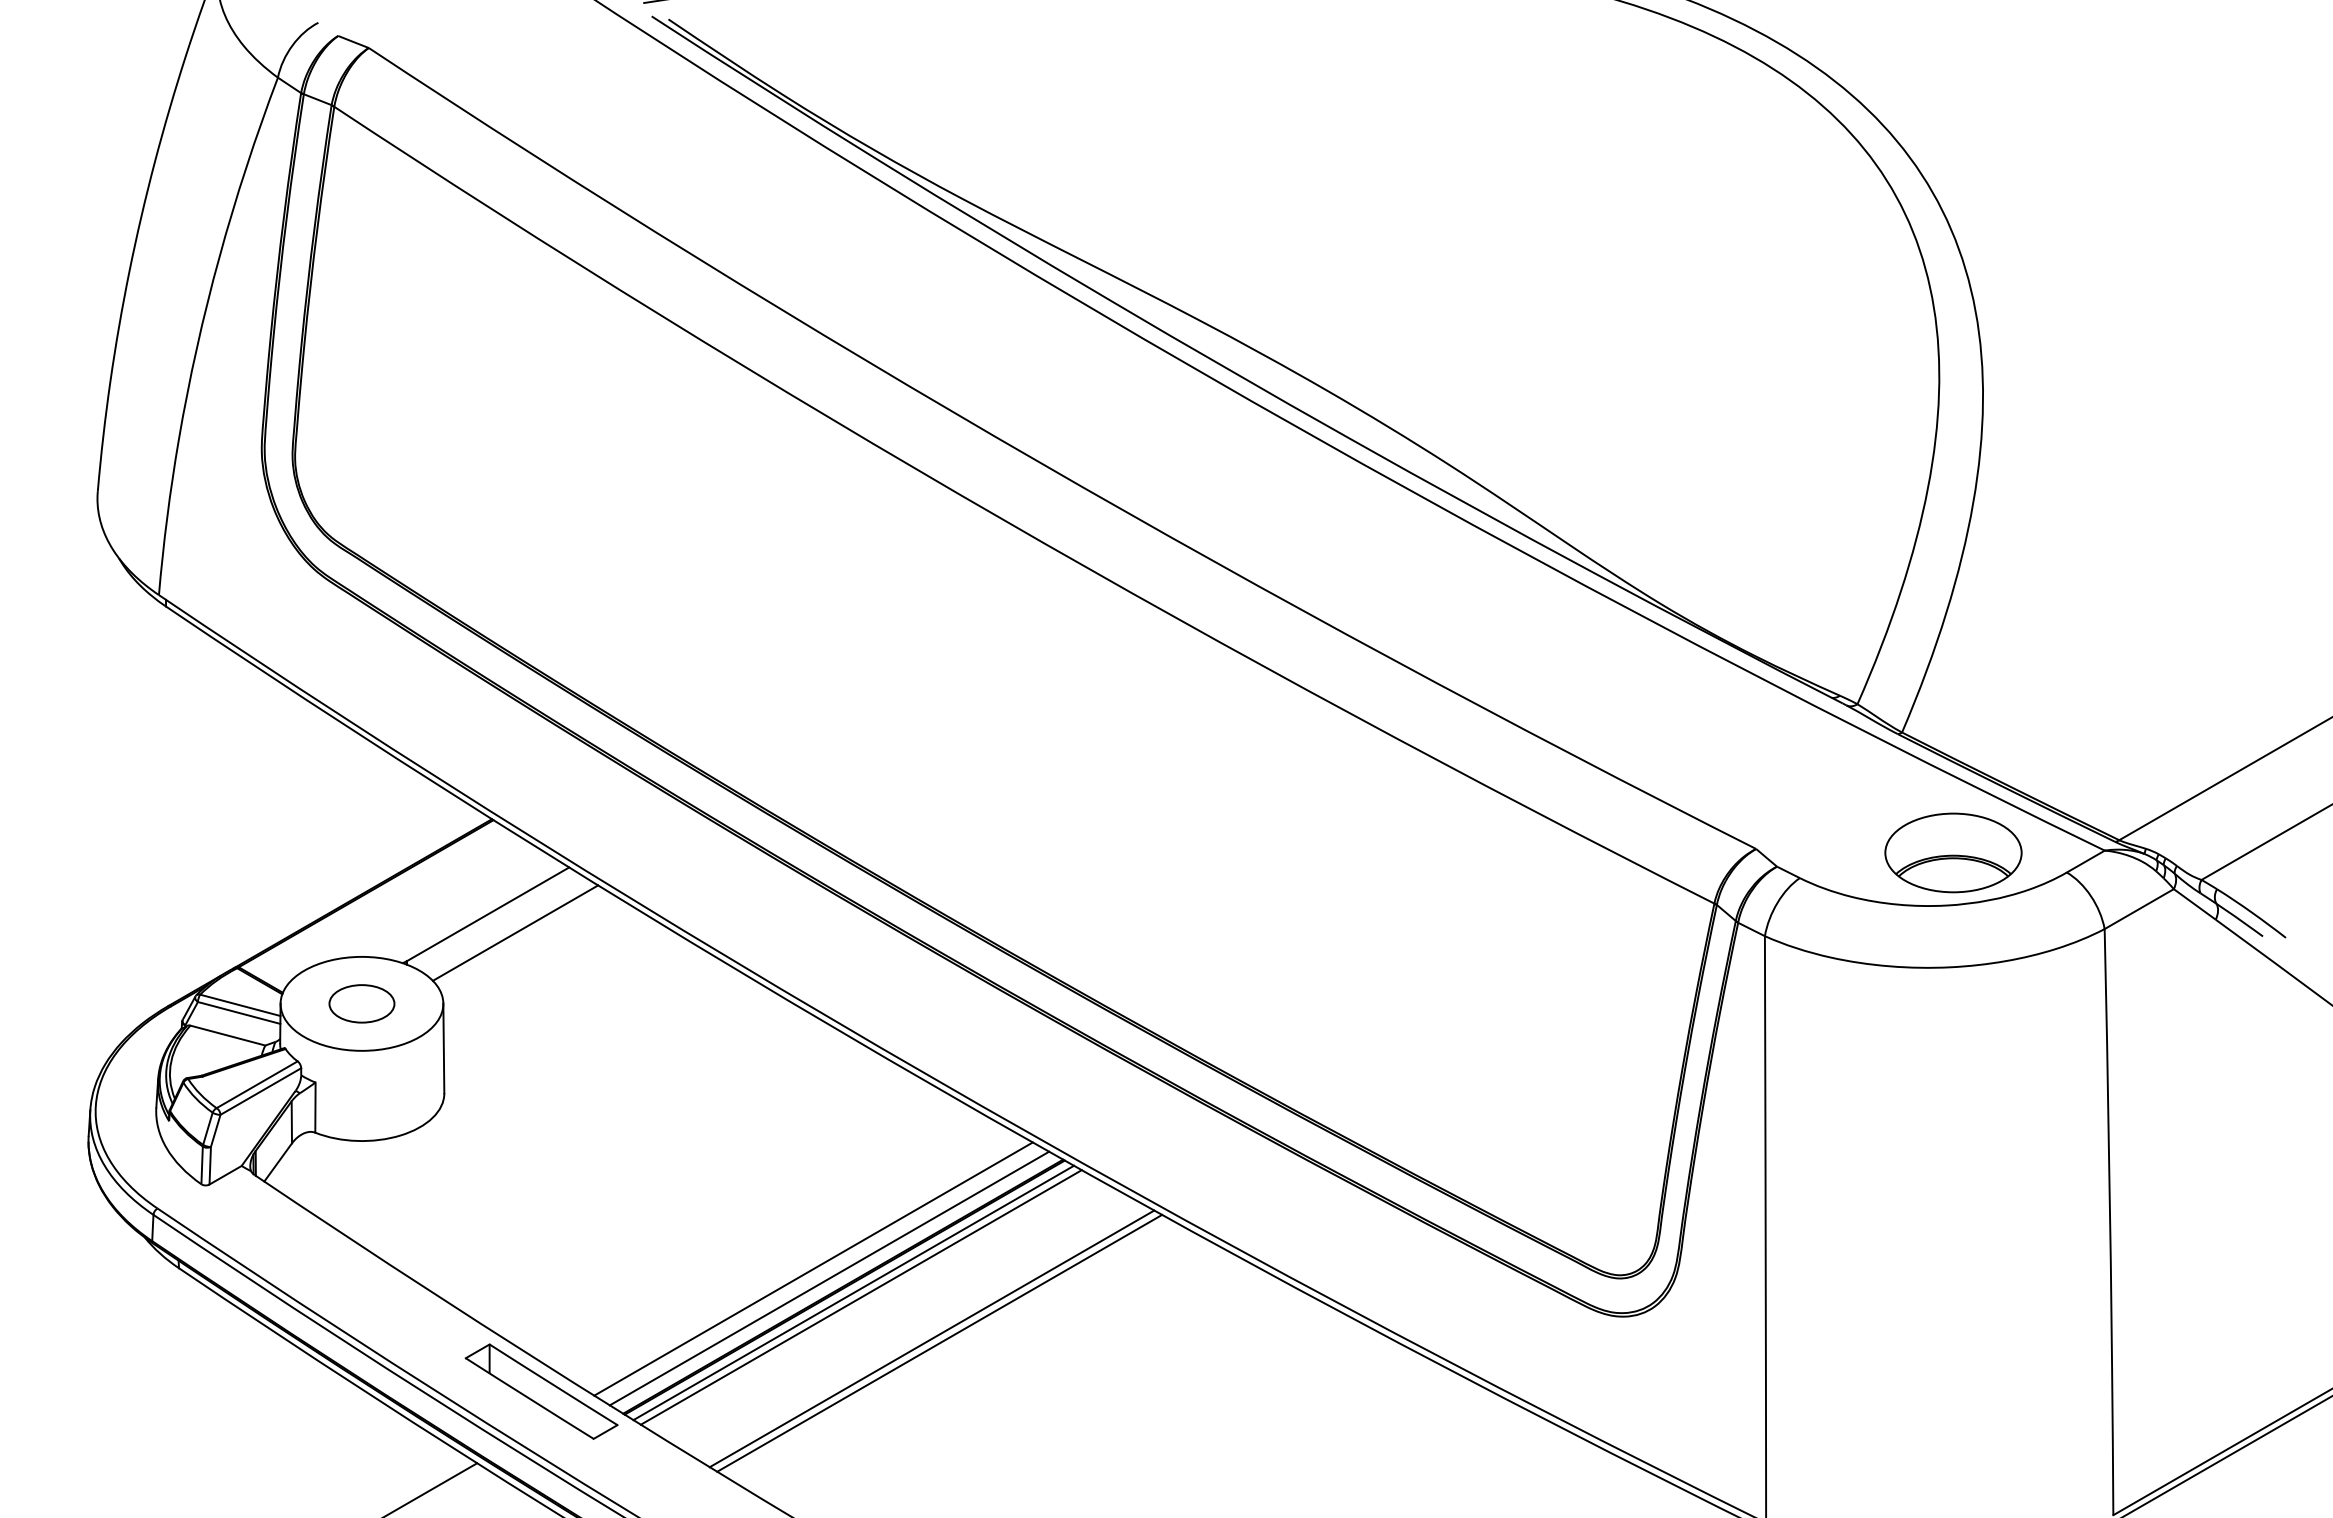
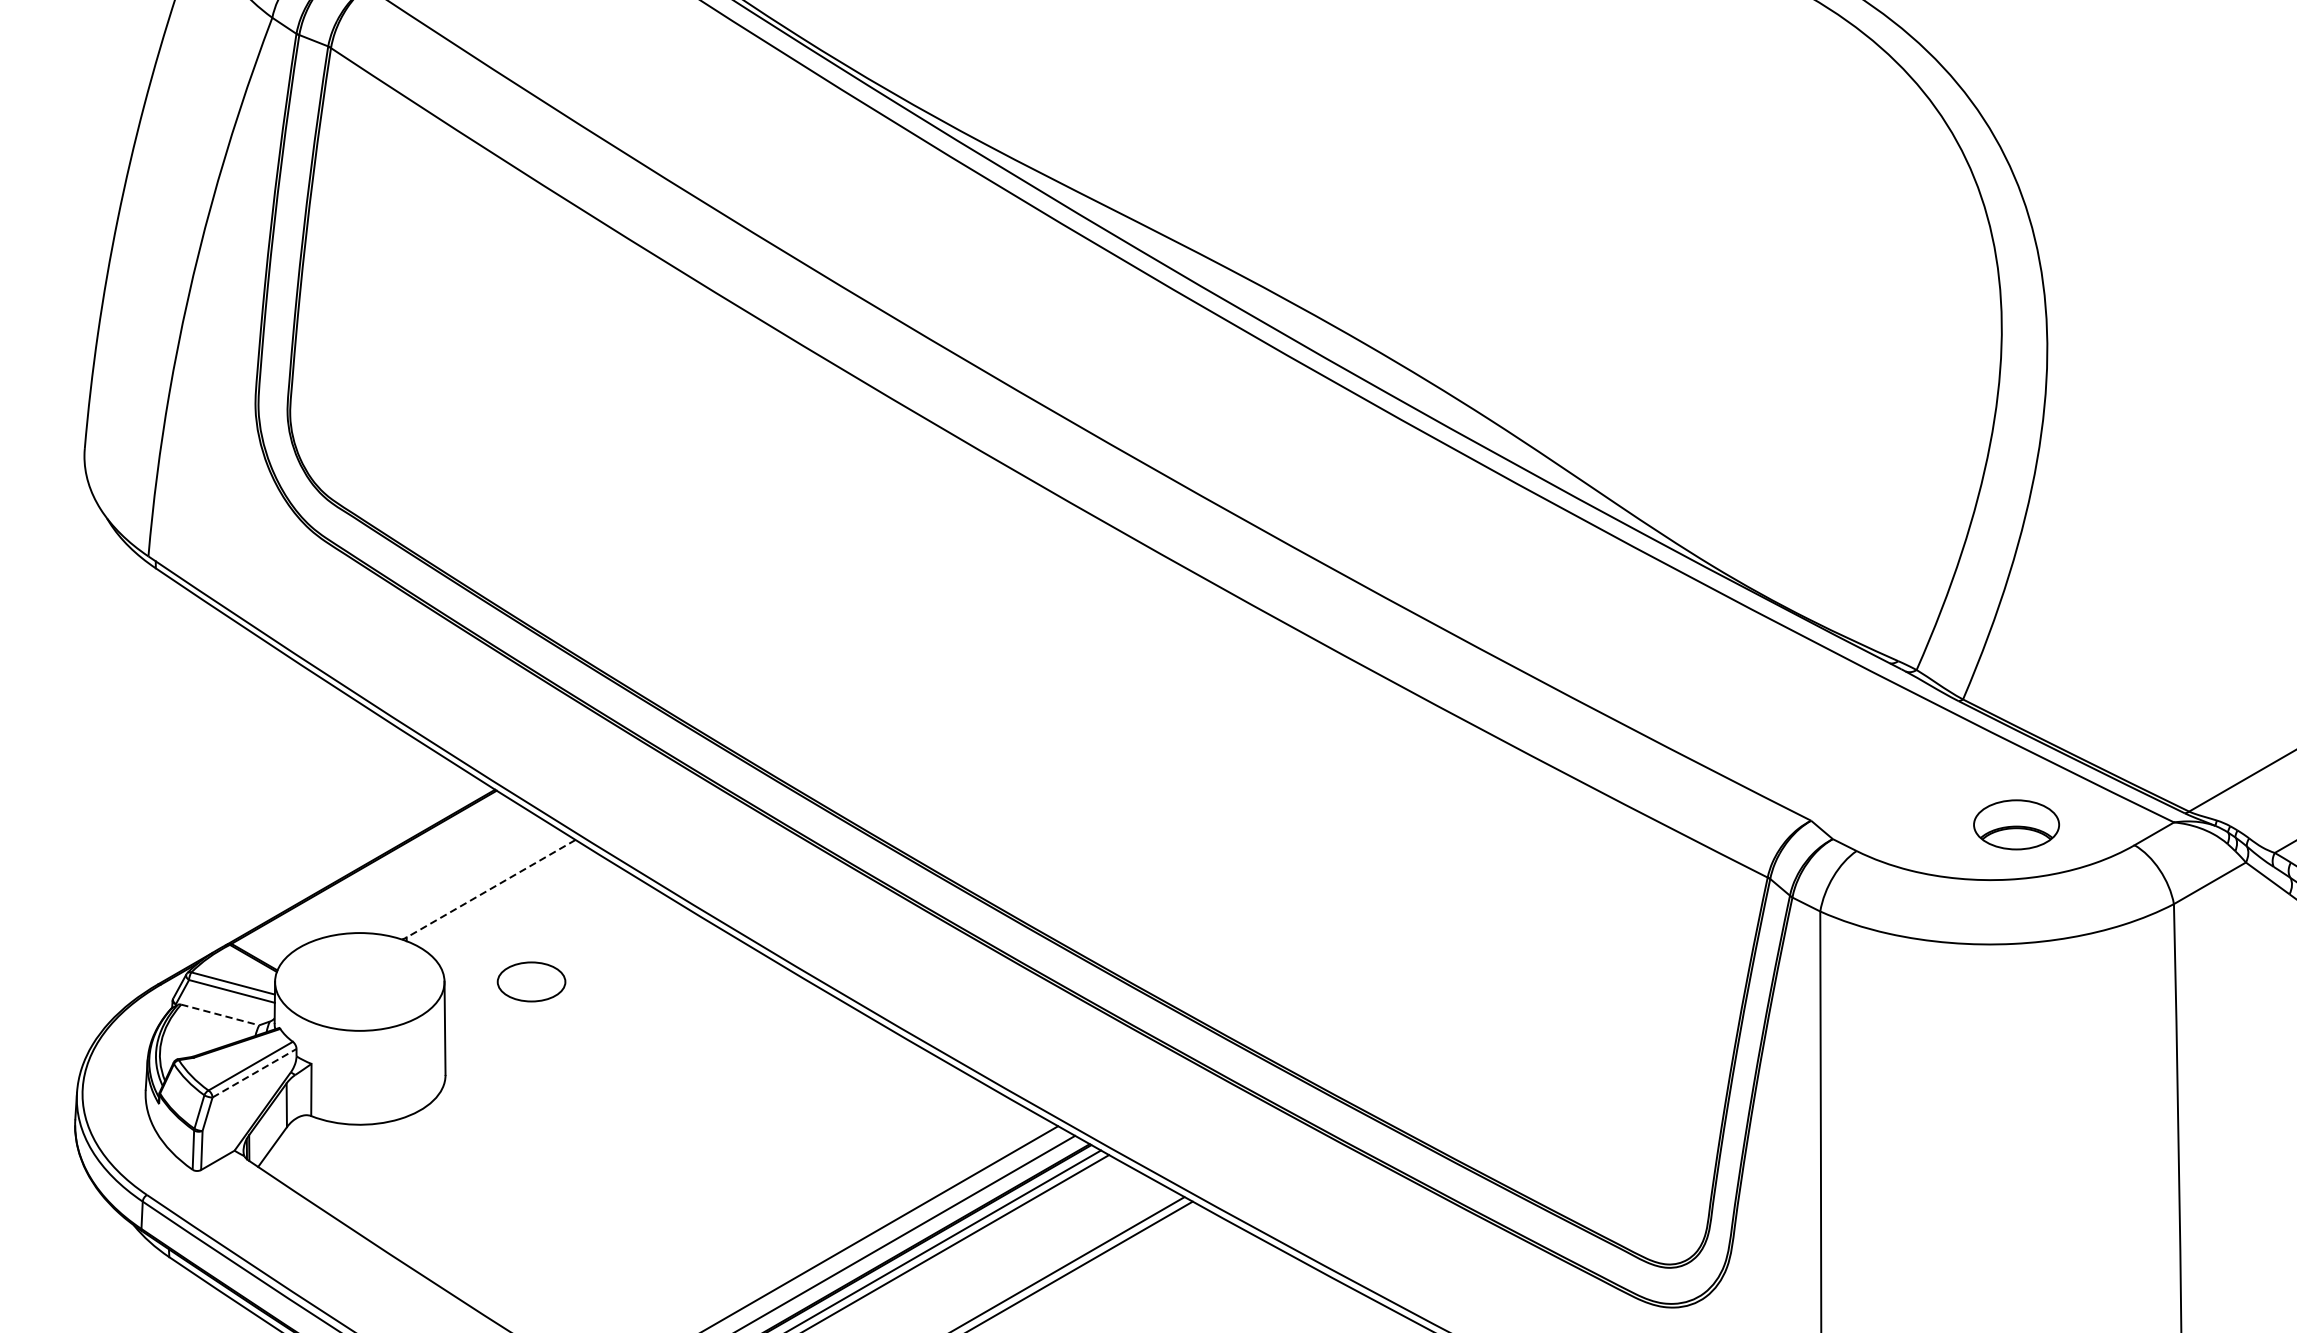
part: (1953, 852) -> (2016, 824), size x0.6
line: (488, 914) -> (491, 888), solid -> dashed
line: (515, 932) -> (519, 907), removed
part: (361, 1003) -> (531, 981), moved
line: (227, 1035) -> (219, 1014), solid -> dashed
line: (260, 1091) -> (254, 1073), solid -> dashed

